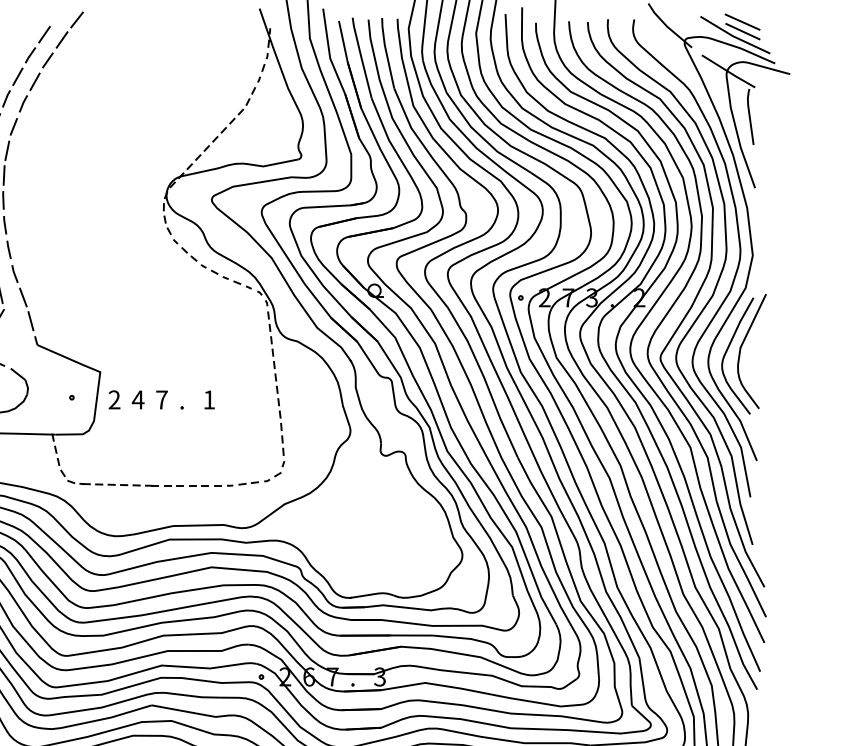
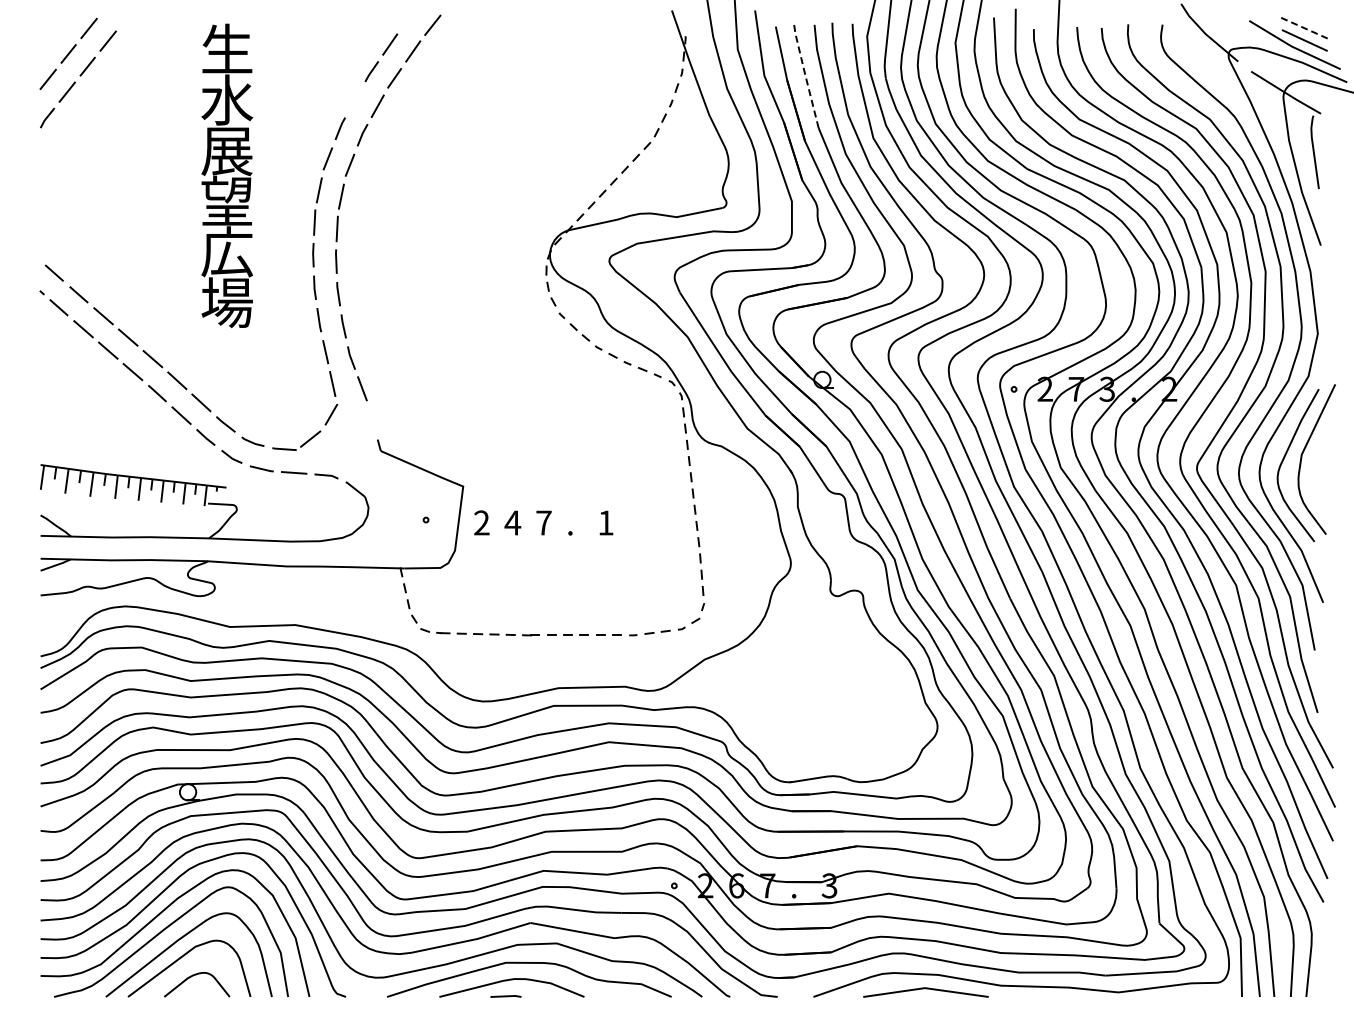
line: (742, 22) -> (1304, 28), solid -> dashed
line: (361, 57) -> (805, 74), solid -> dashed
line: (18, 76) -> (355, 99), removed
line: (31, 320) -> (372, 419), removed

